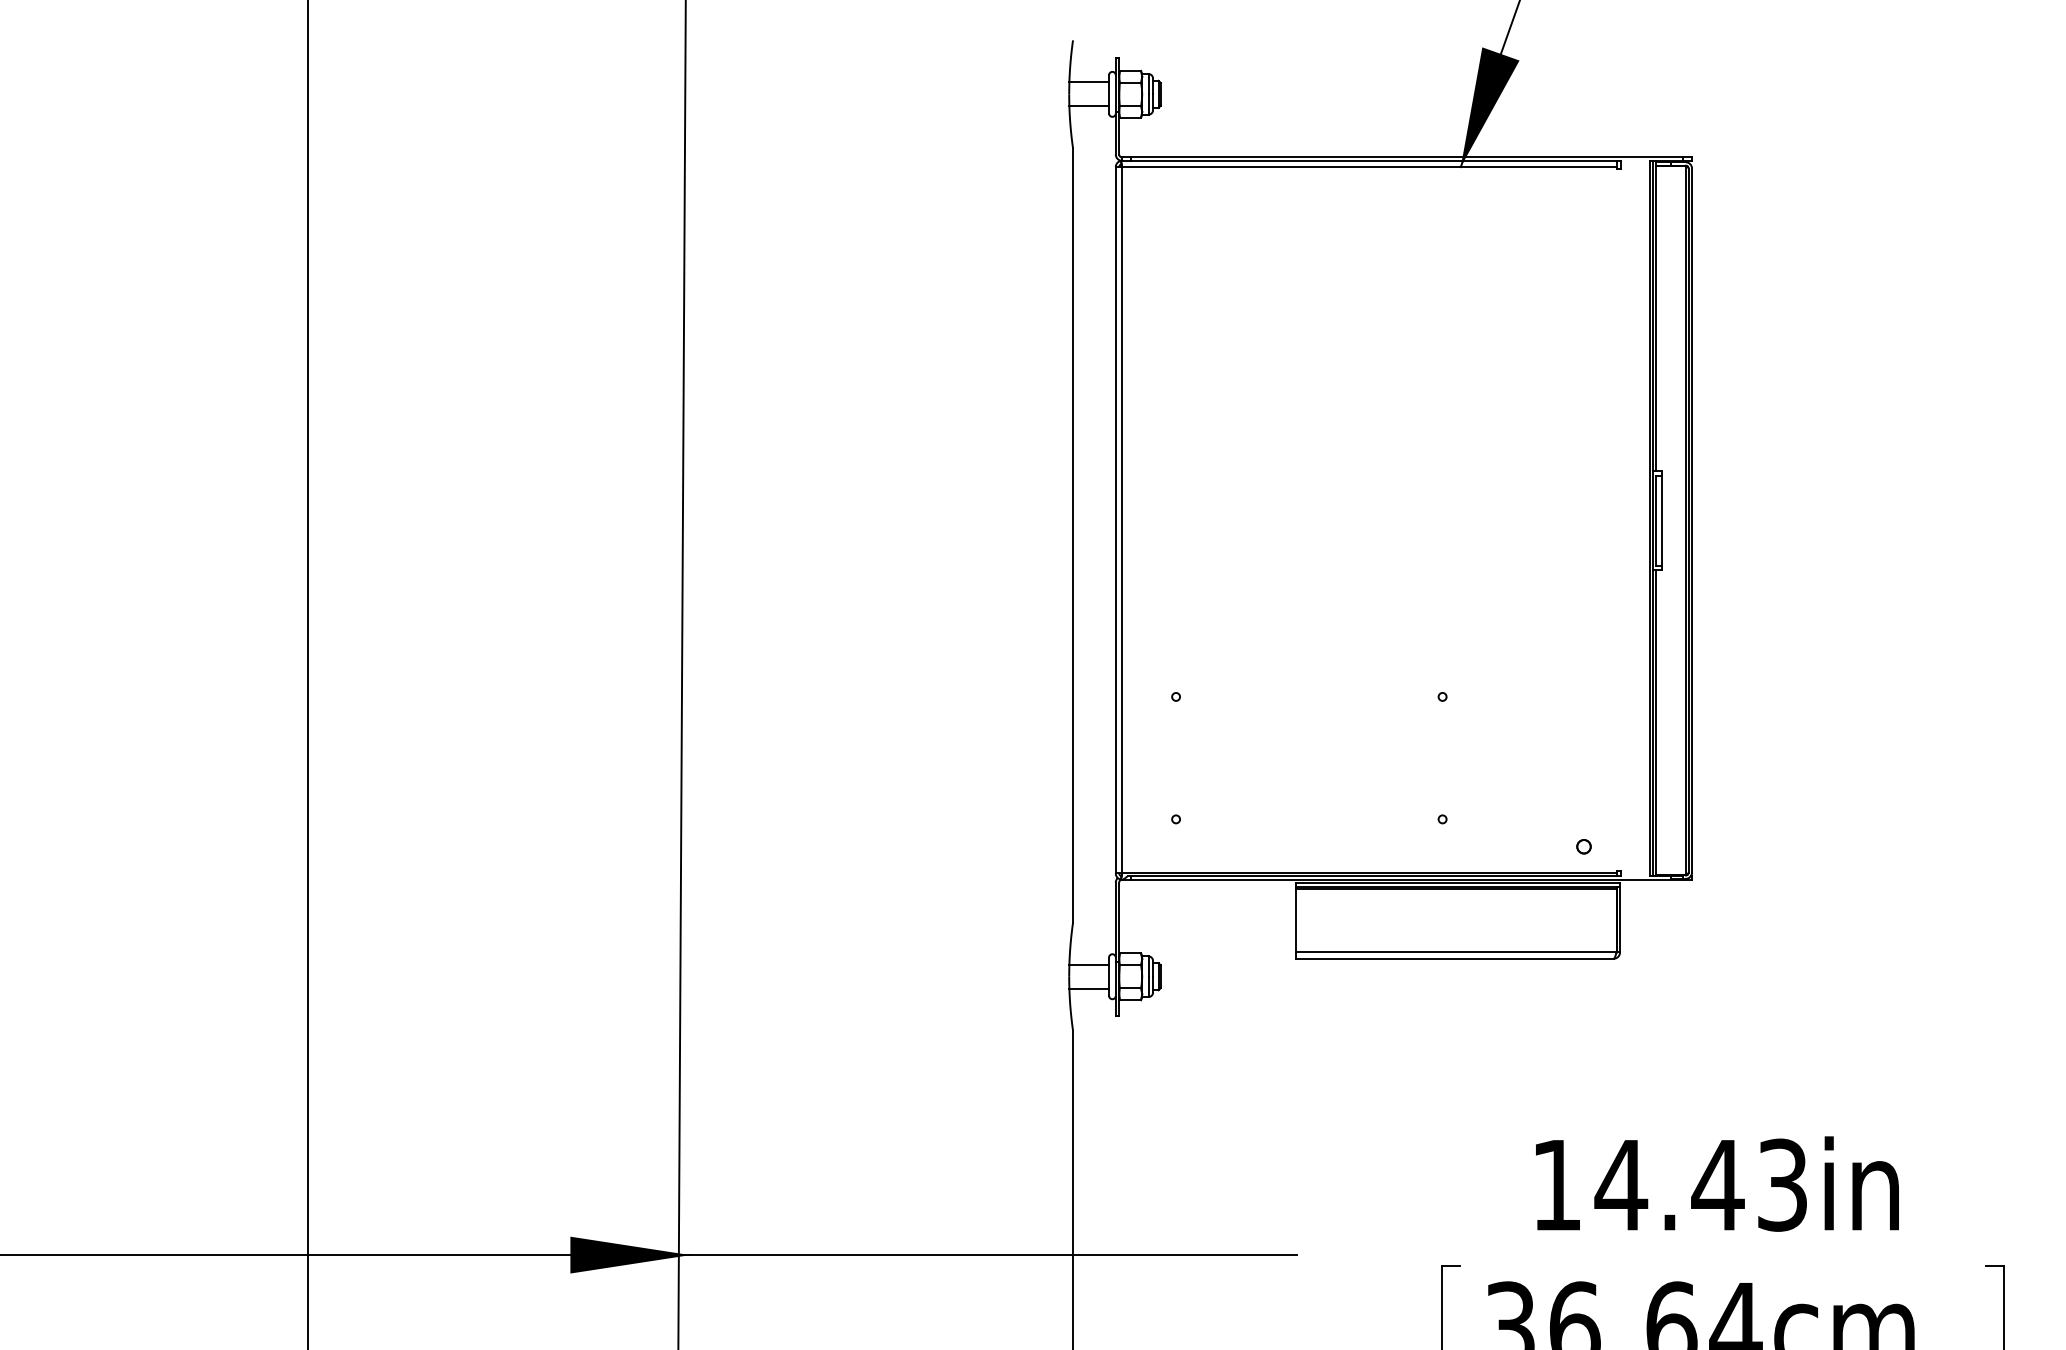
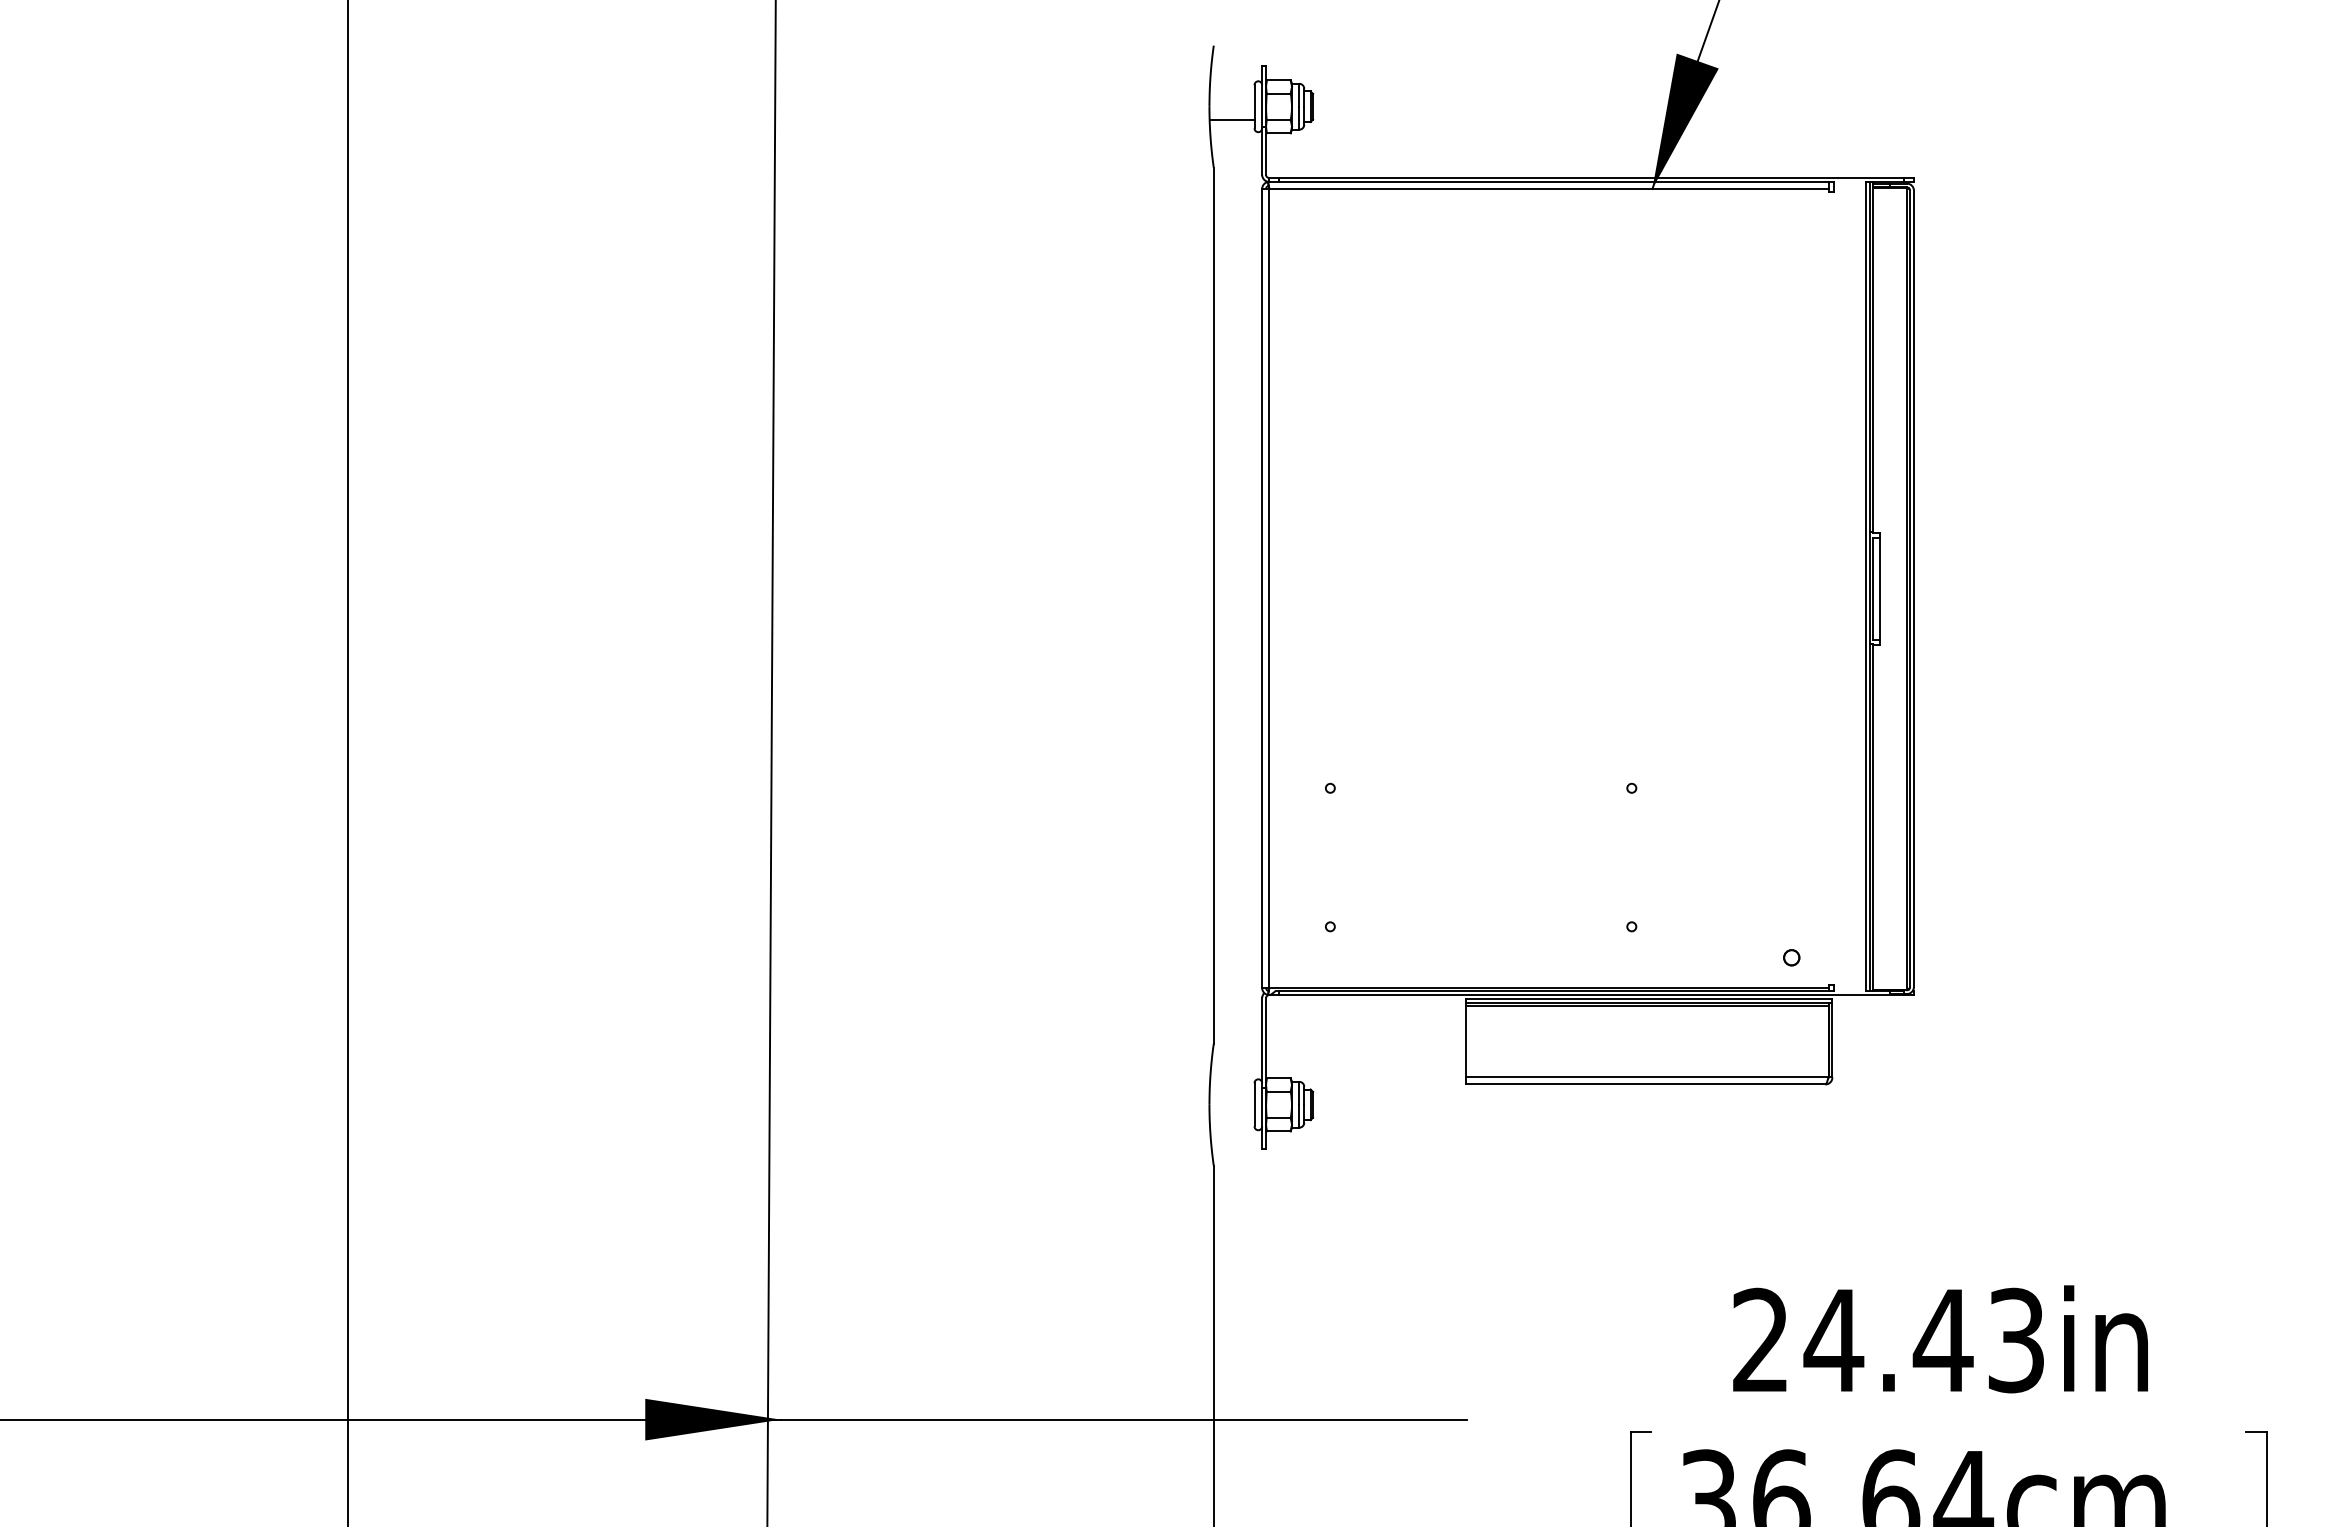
line: (1088, 82) -> (1231, 93), removed
line: (1088, 964) -> (1231, 1091), removed
line: (1088, 988) -> (1231, 1118), removed
text: (1556, 1184) -> (1760, 1339), 14.43in -> 24.43in

